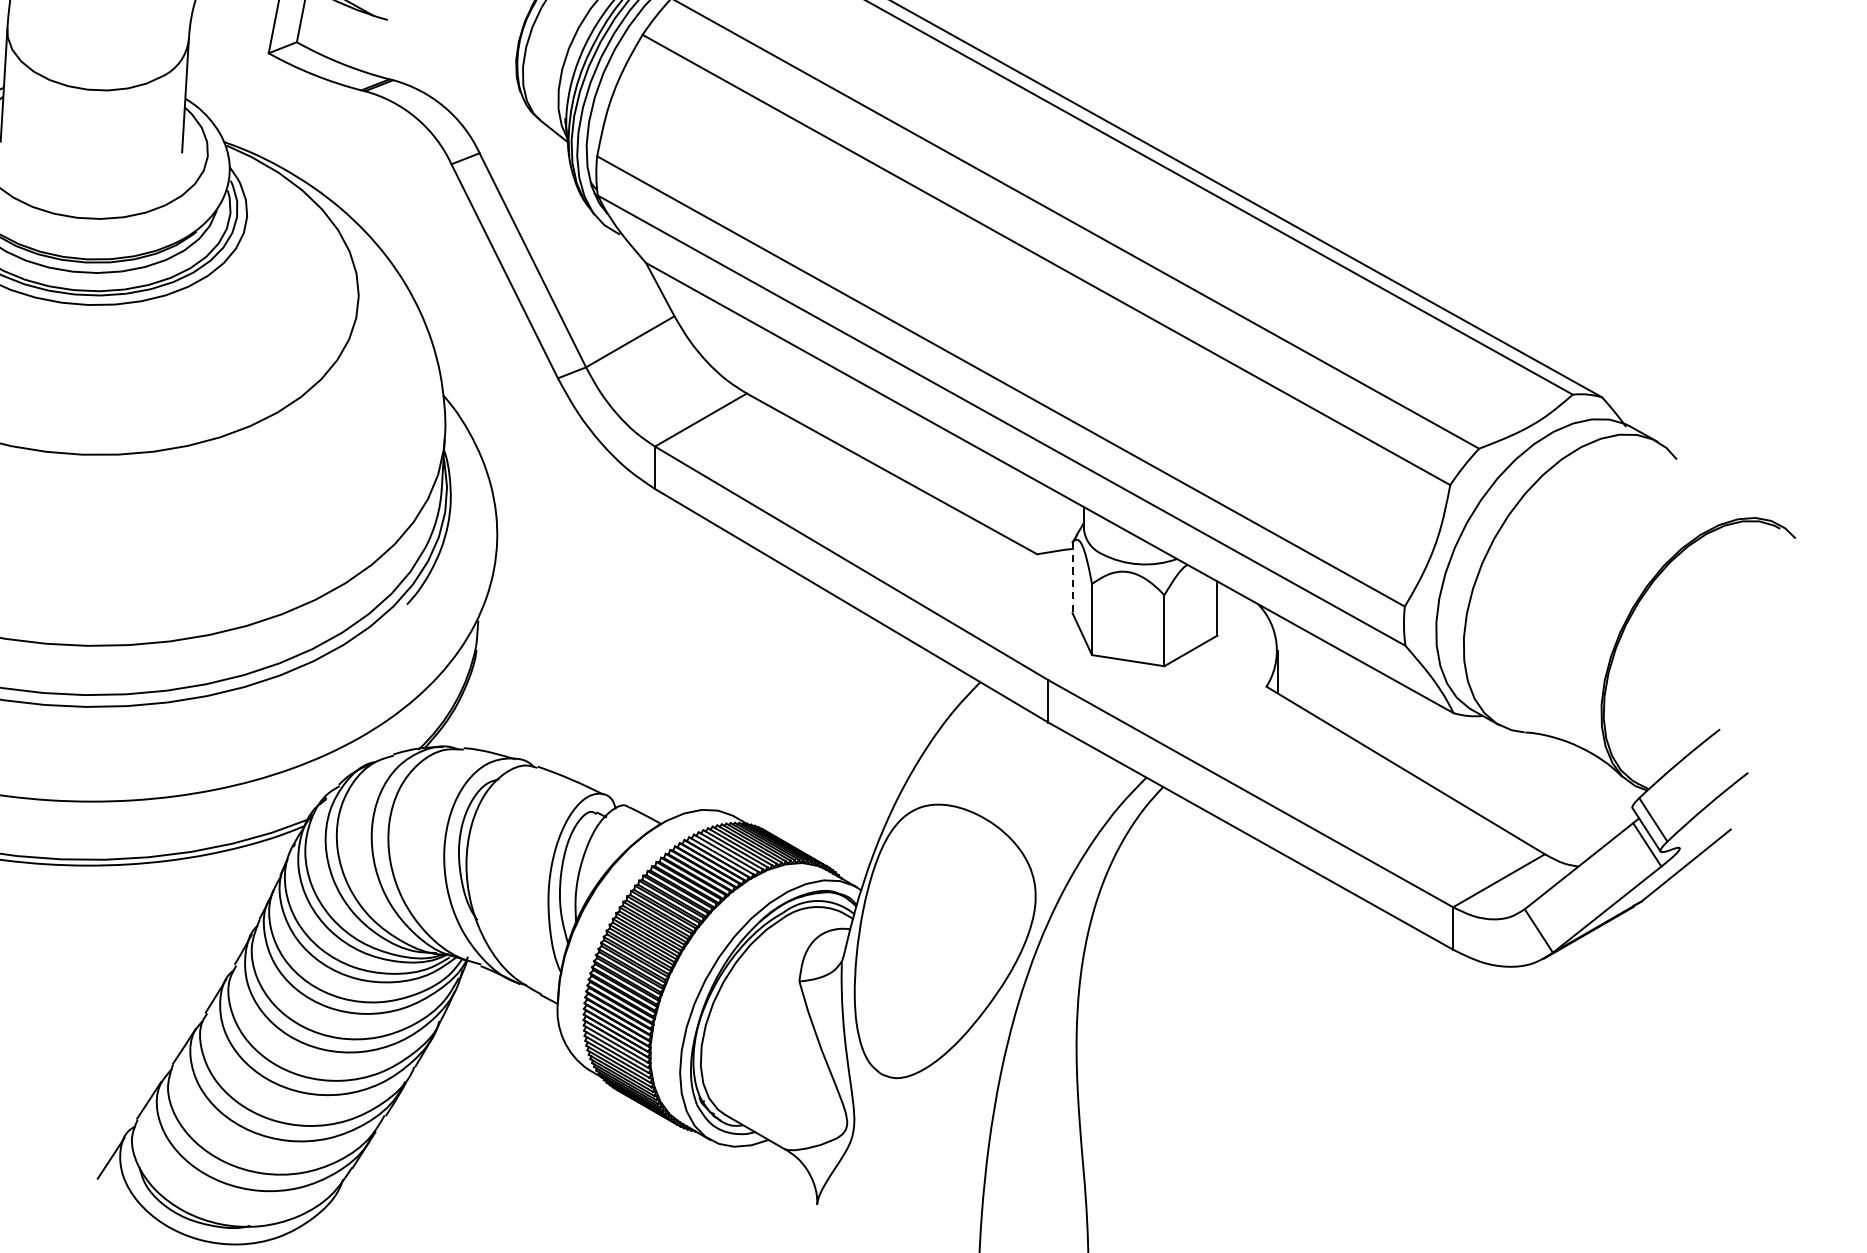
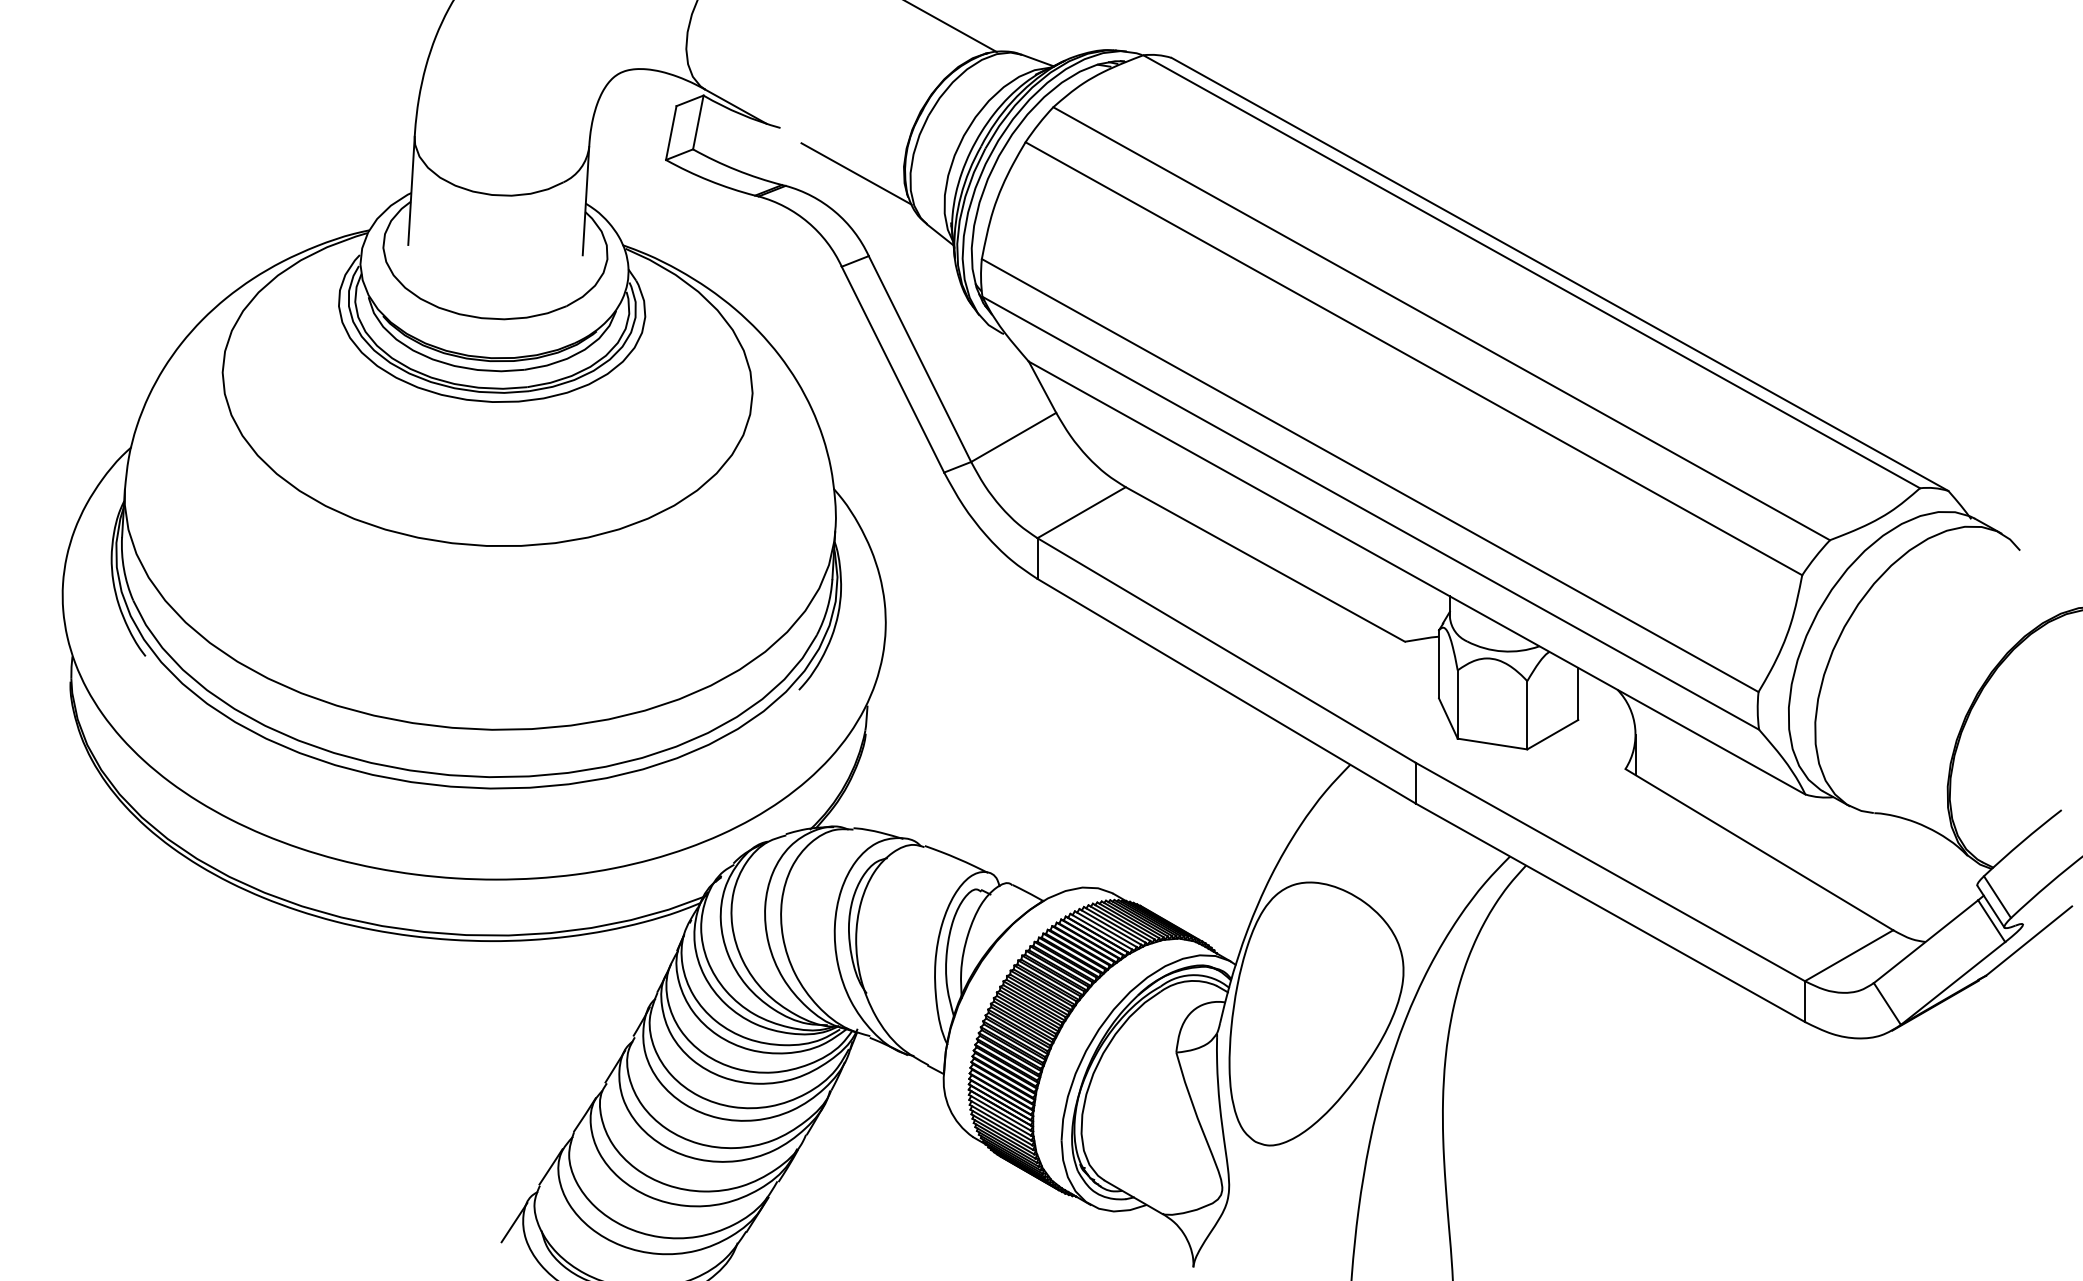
line: (466, 67) -> (856, 173), added
line: (1073, 577) -> (1439, 664), dashed -> solid

